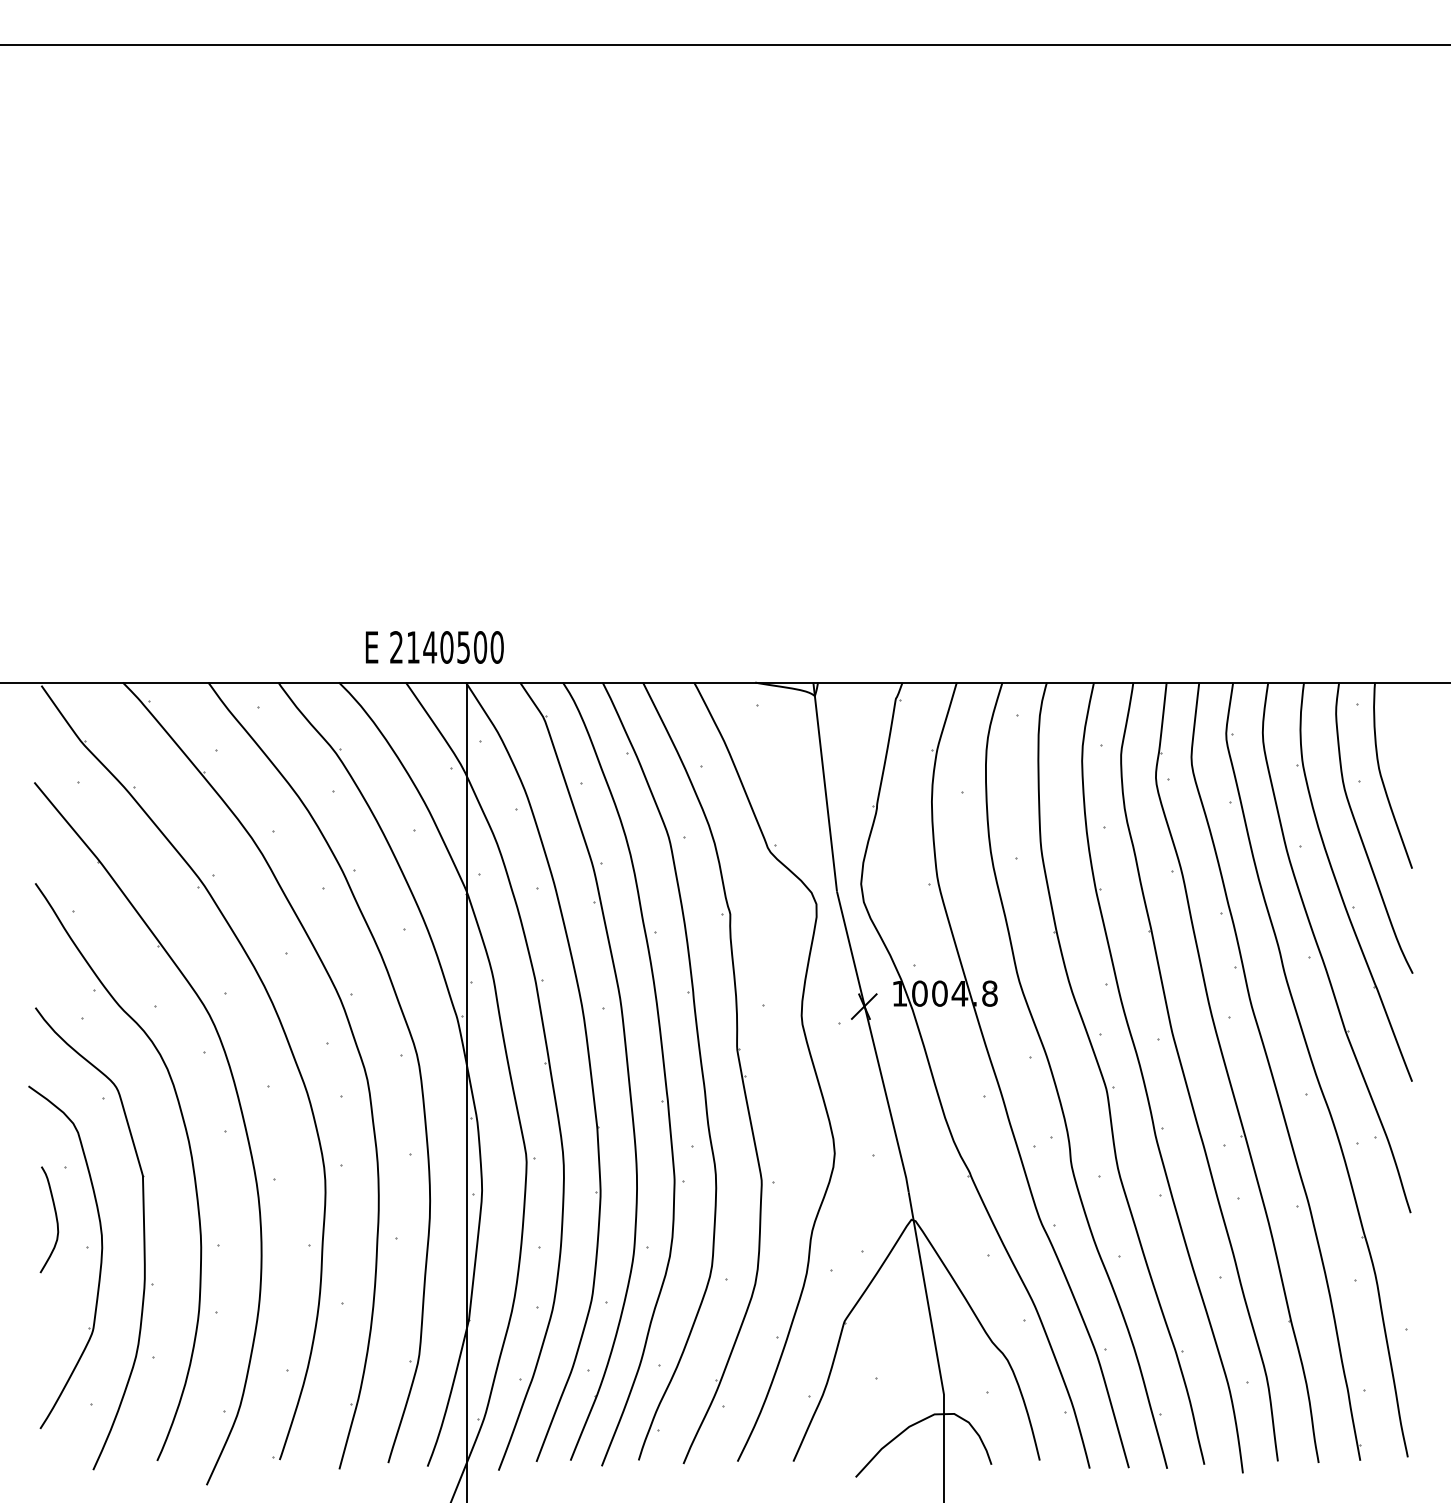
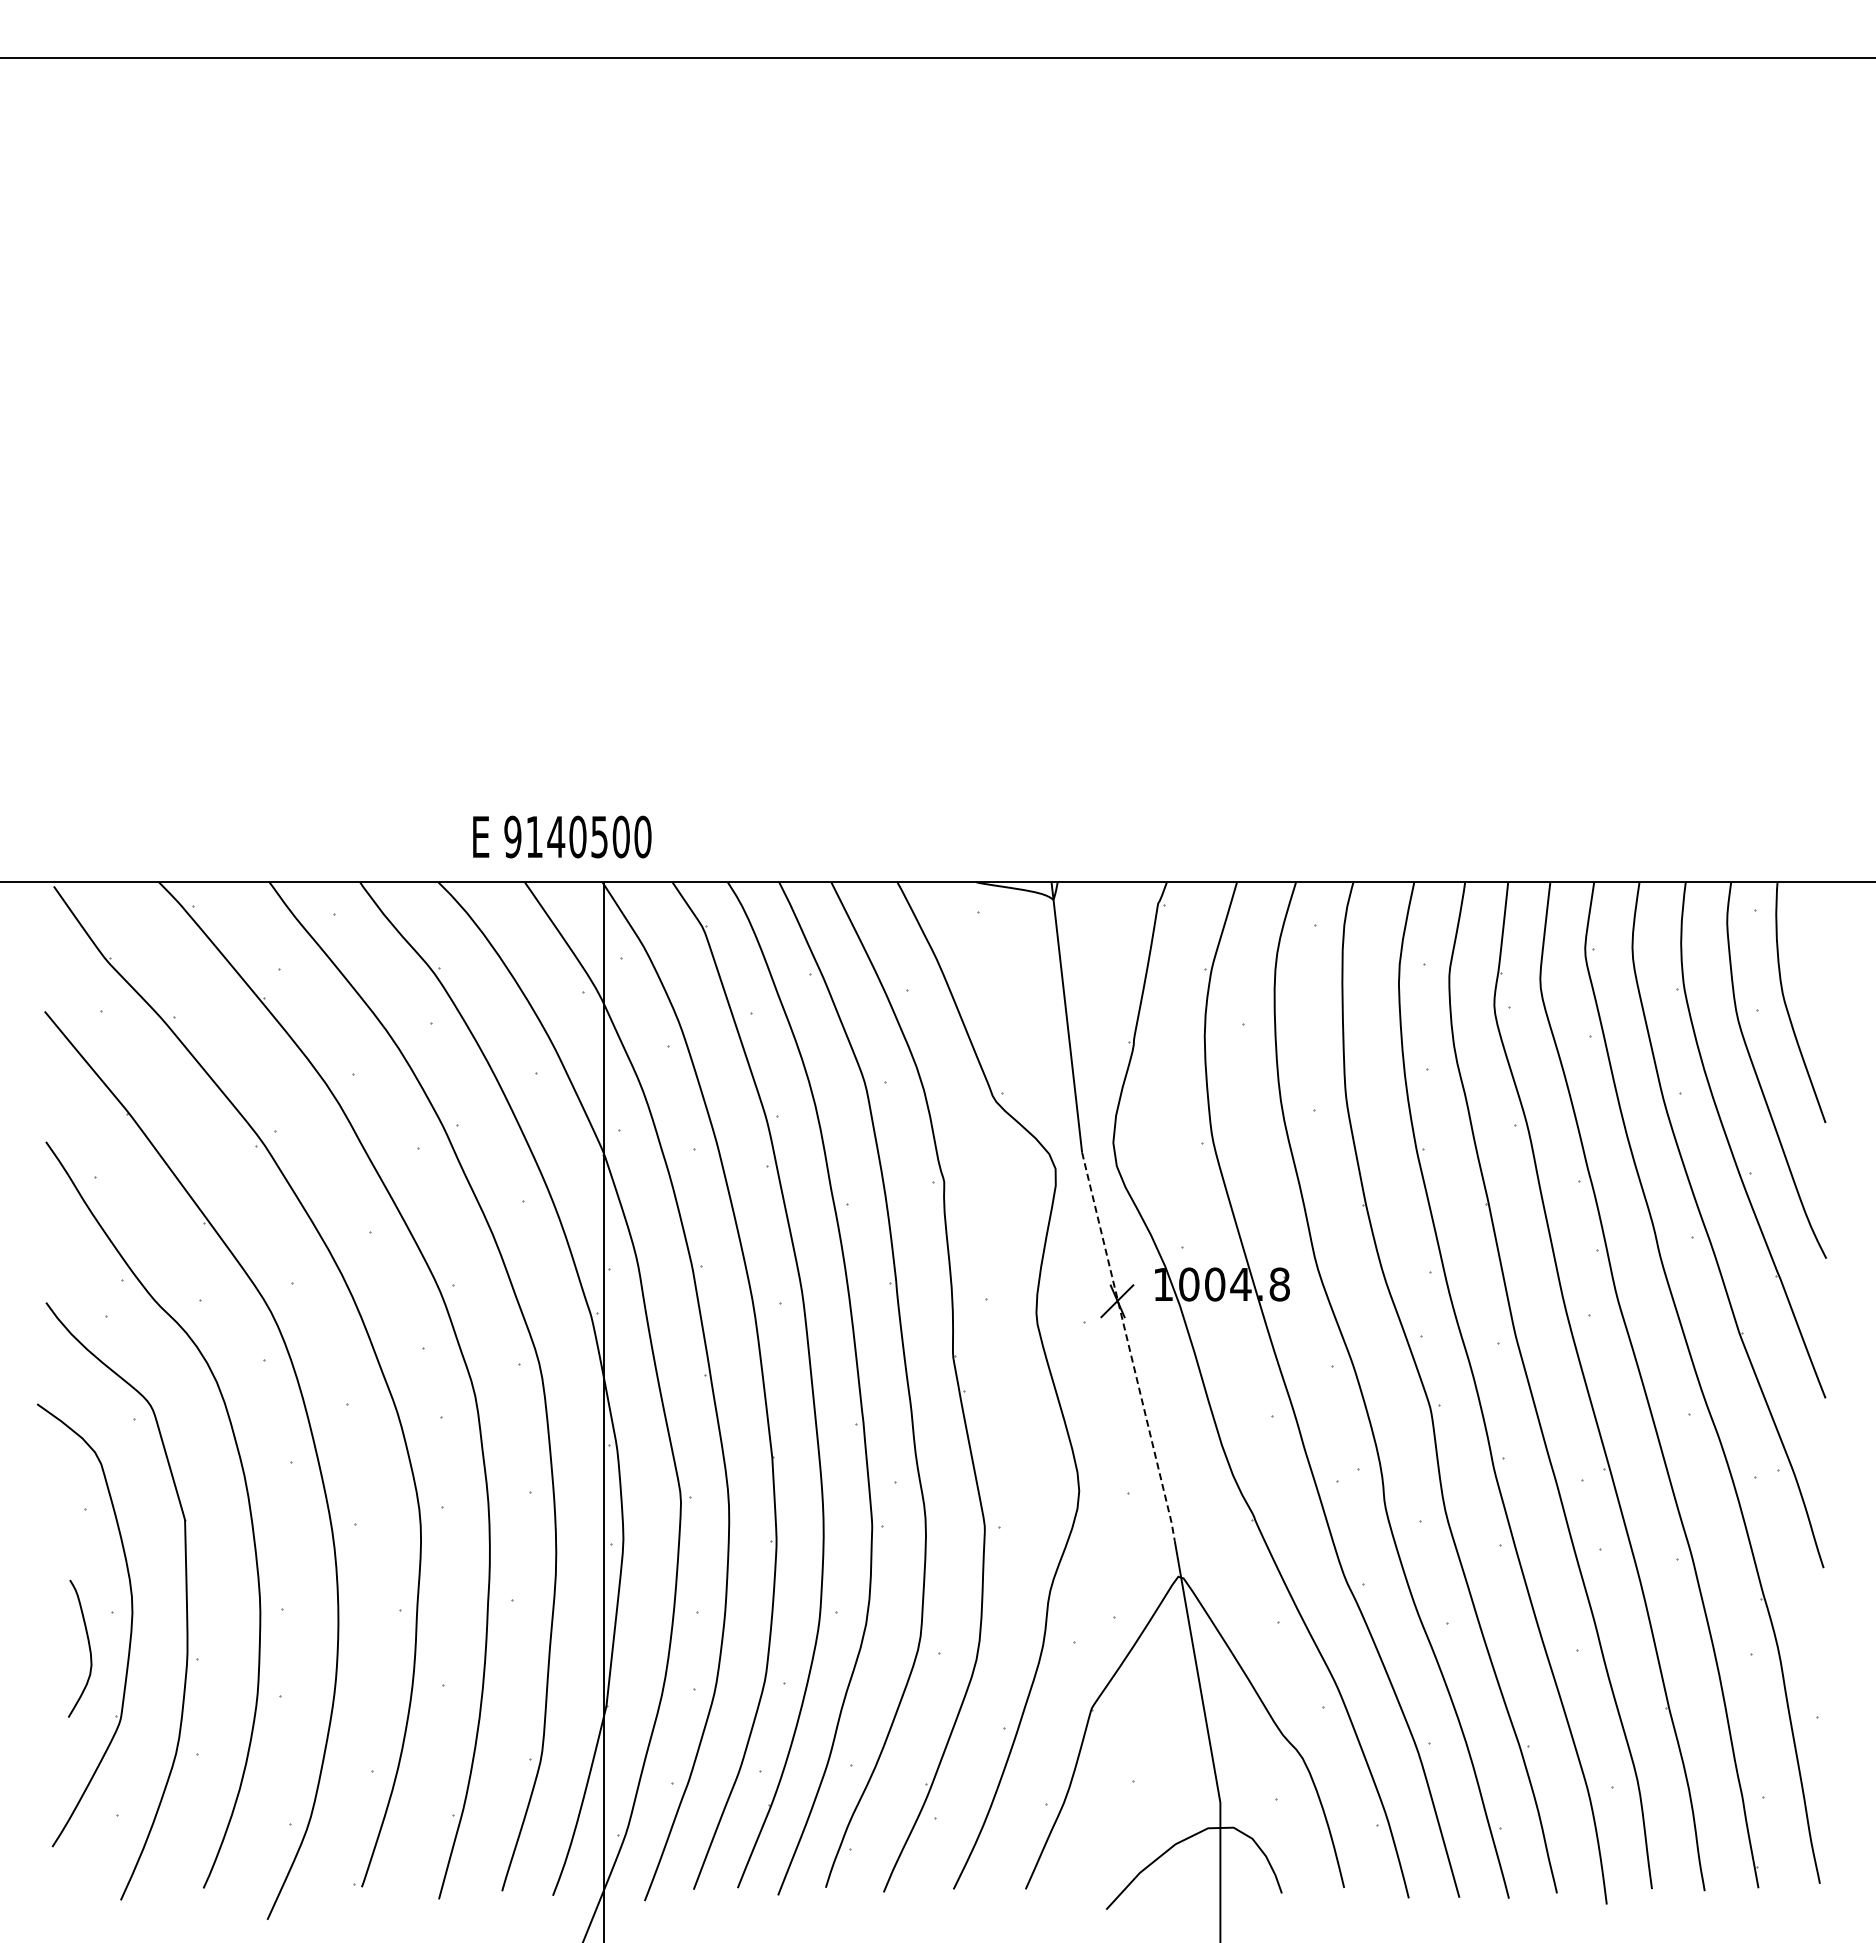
text: (396, 647) -> (512, 836), 2140500 -> 9140500
line: (873, 1042) -> (1129, 1347), solid -> dashed
curve: (55, 1218) -> (88, 1647), moved

